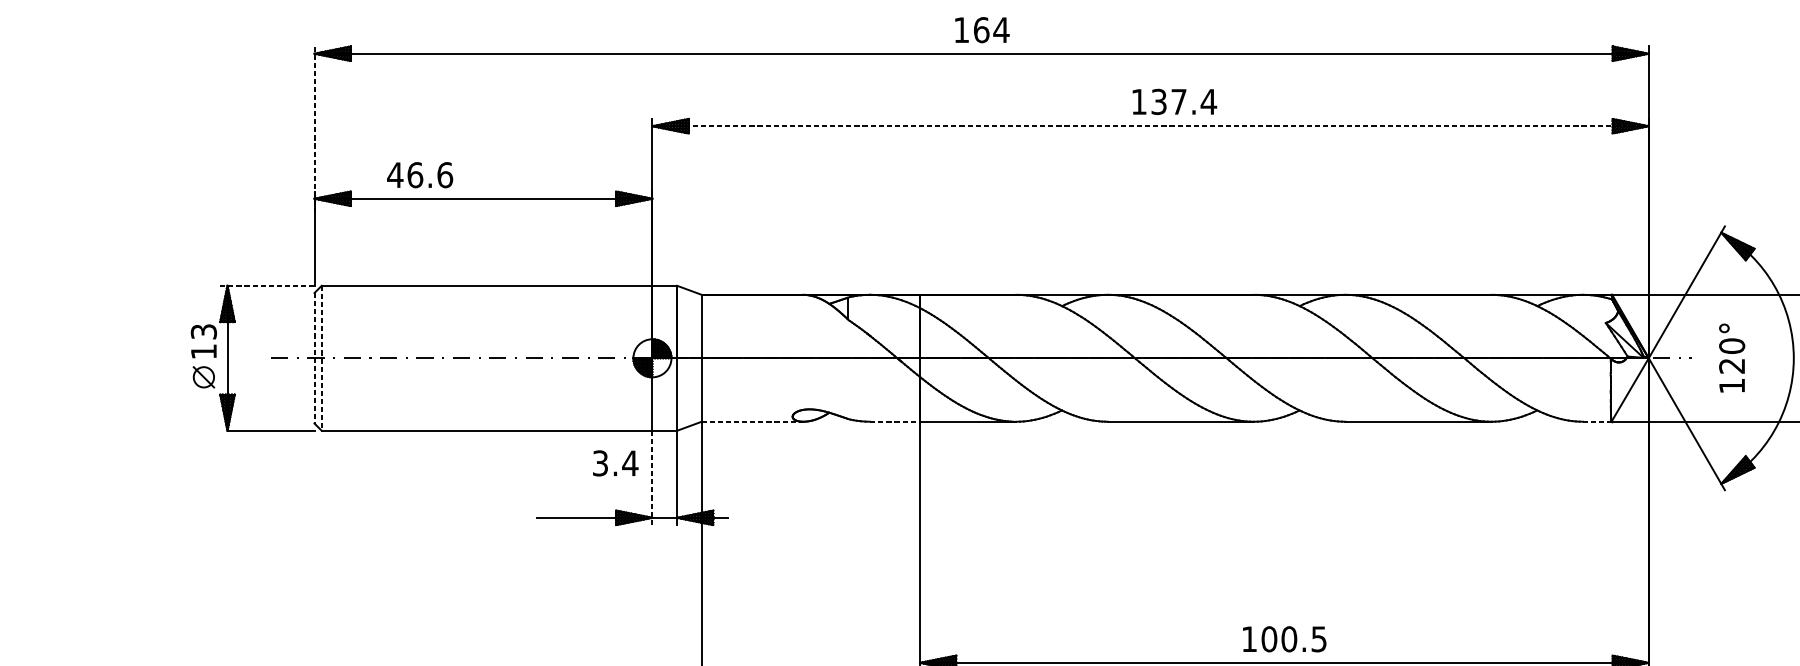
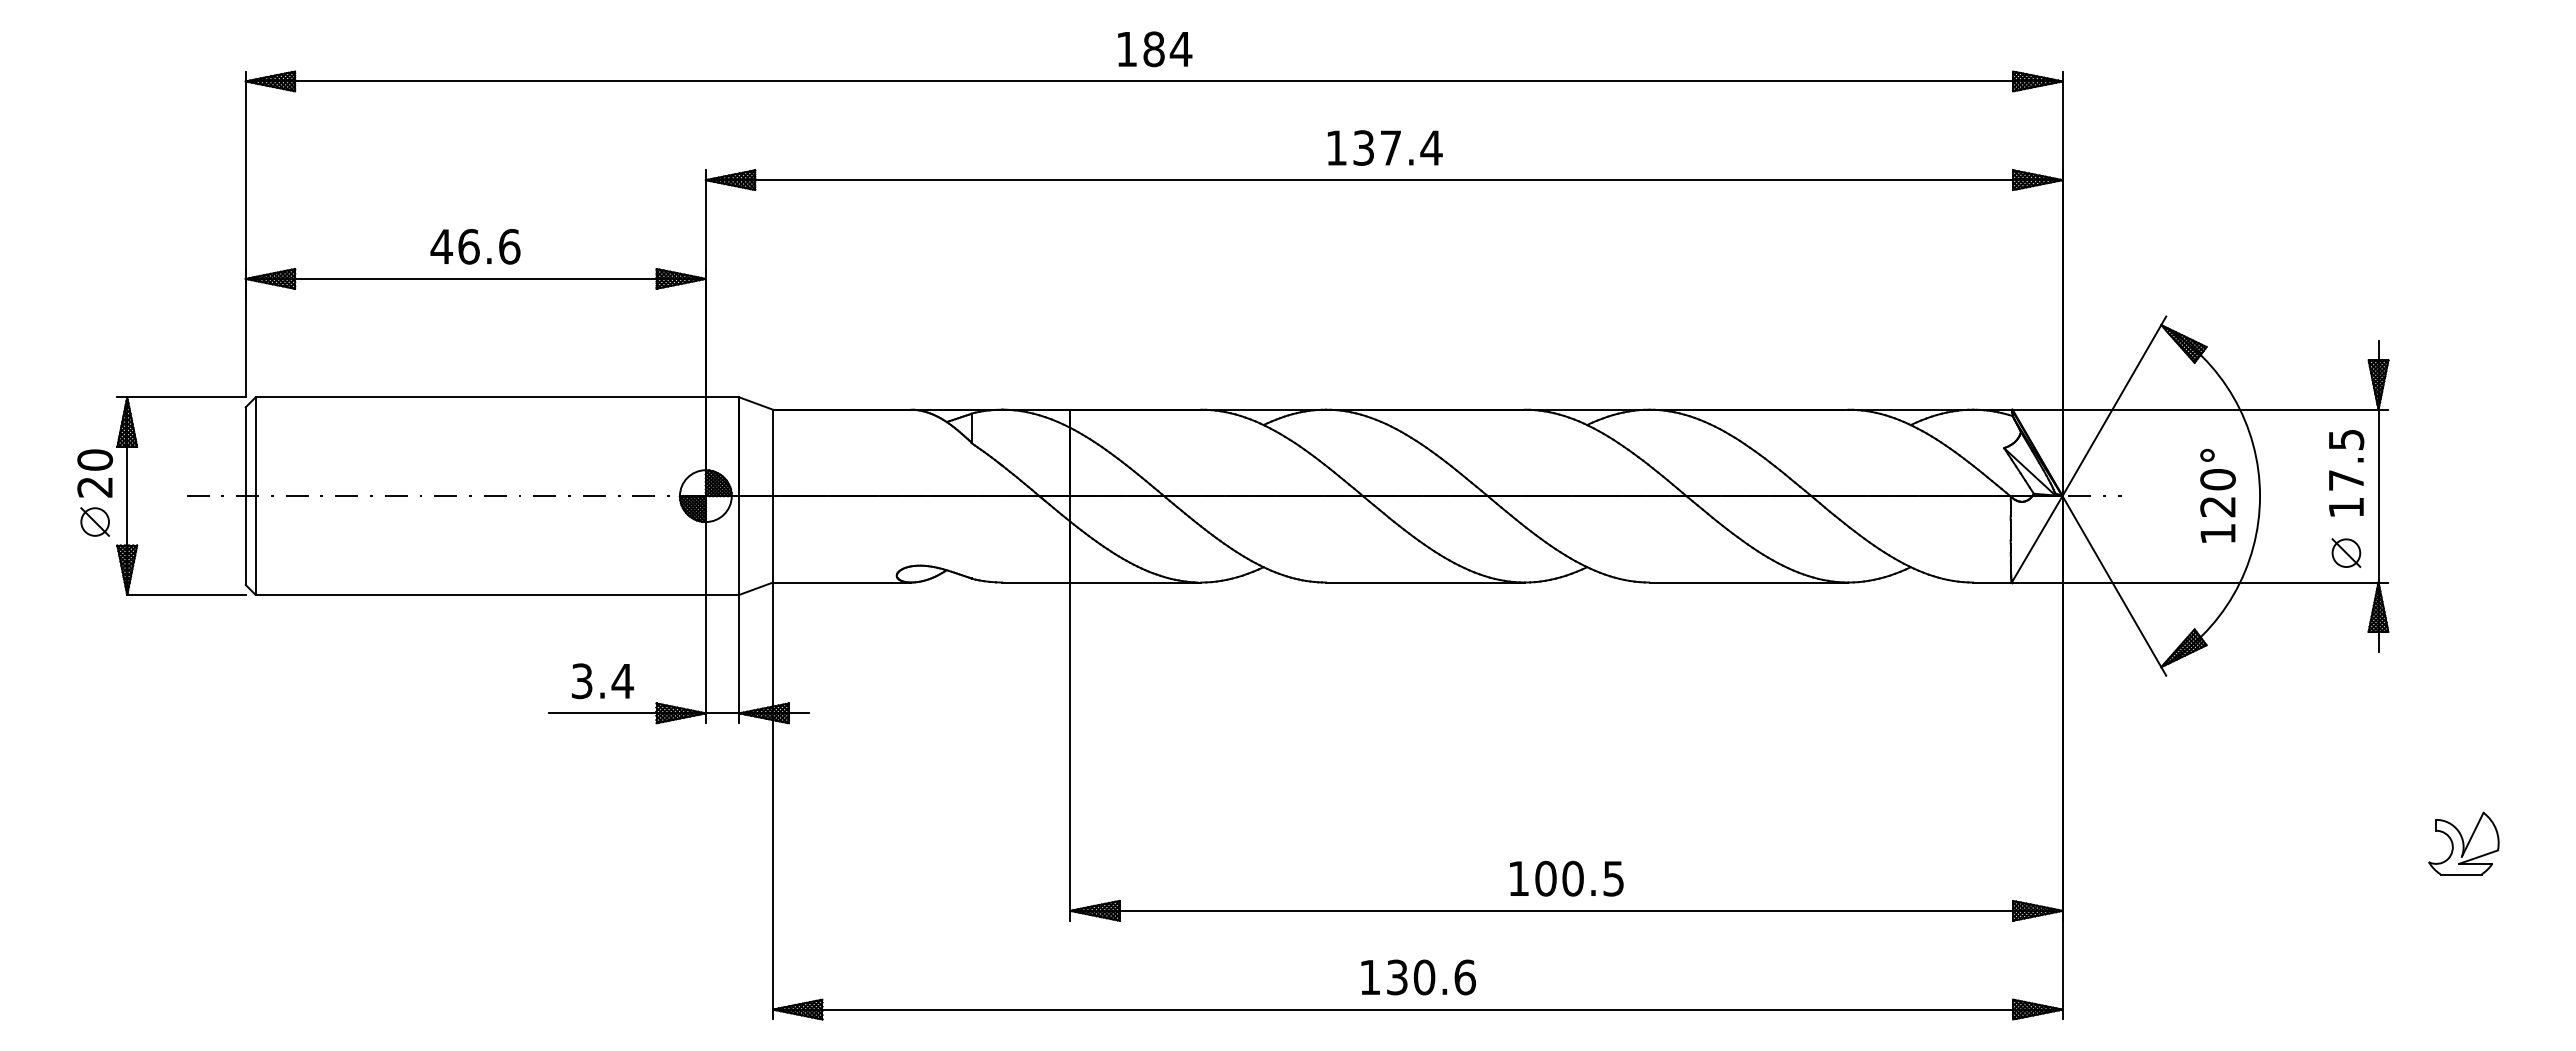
text: (981, 30) -> (1153, 49), 164 -> 184
text: (1174, 101) -> (1384, 147), moved
line: (1150, 126) -> (1384, 180), dashed -> solid
line: (314, 130) -> (245, 185), dashed -> solid
text: (420, 174) -> (475, 246), moved
line: (268, 285) -> (182, 397), dashed -> solid
text: (204, 341) -> (95, 473), 13 -> 20
text: (1731, 357) -> (2217, 495), moved
line: (314, 358) -> (245, 496), dashed -> solid
line: (321, 358) -> (255, 496), dashed -> solid
line: (752, 421) -> (842, 582), dashed -> solid
line: (895, 421) -> (1036, 582), dashed -> solid
line: (1597, 421) -> (1992, 582), dashed -> solid
text: (615, 463) -> (602, 681), moved
line: (652, 478) -> (705, 659), dashed -> solid

